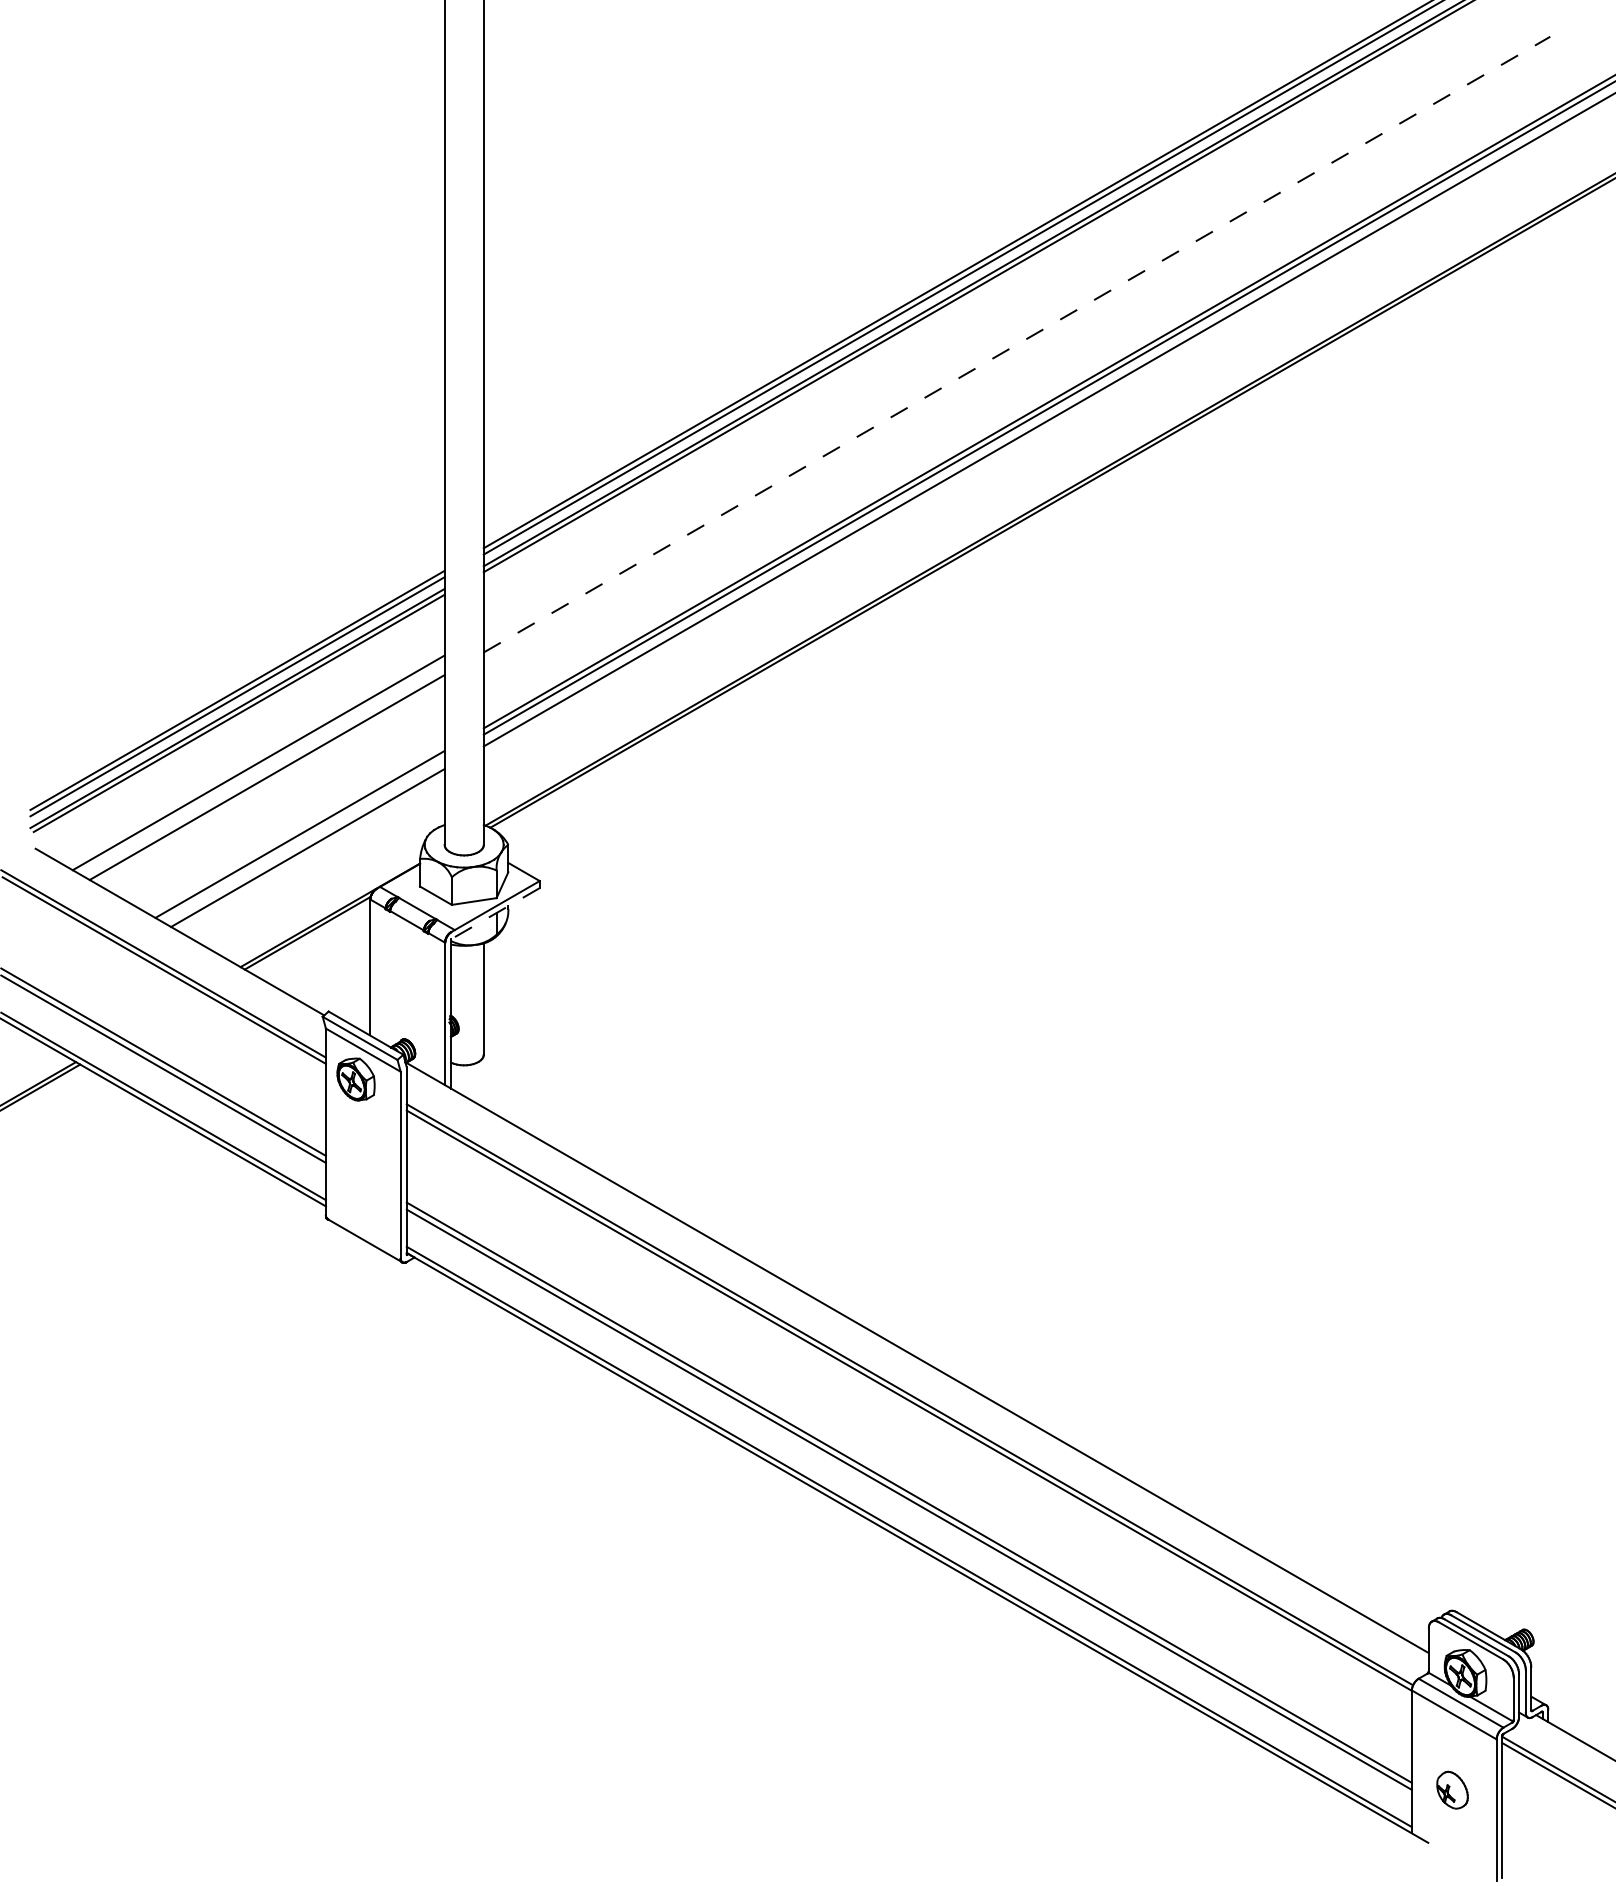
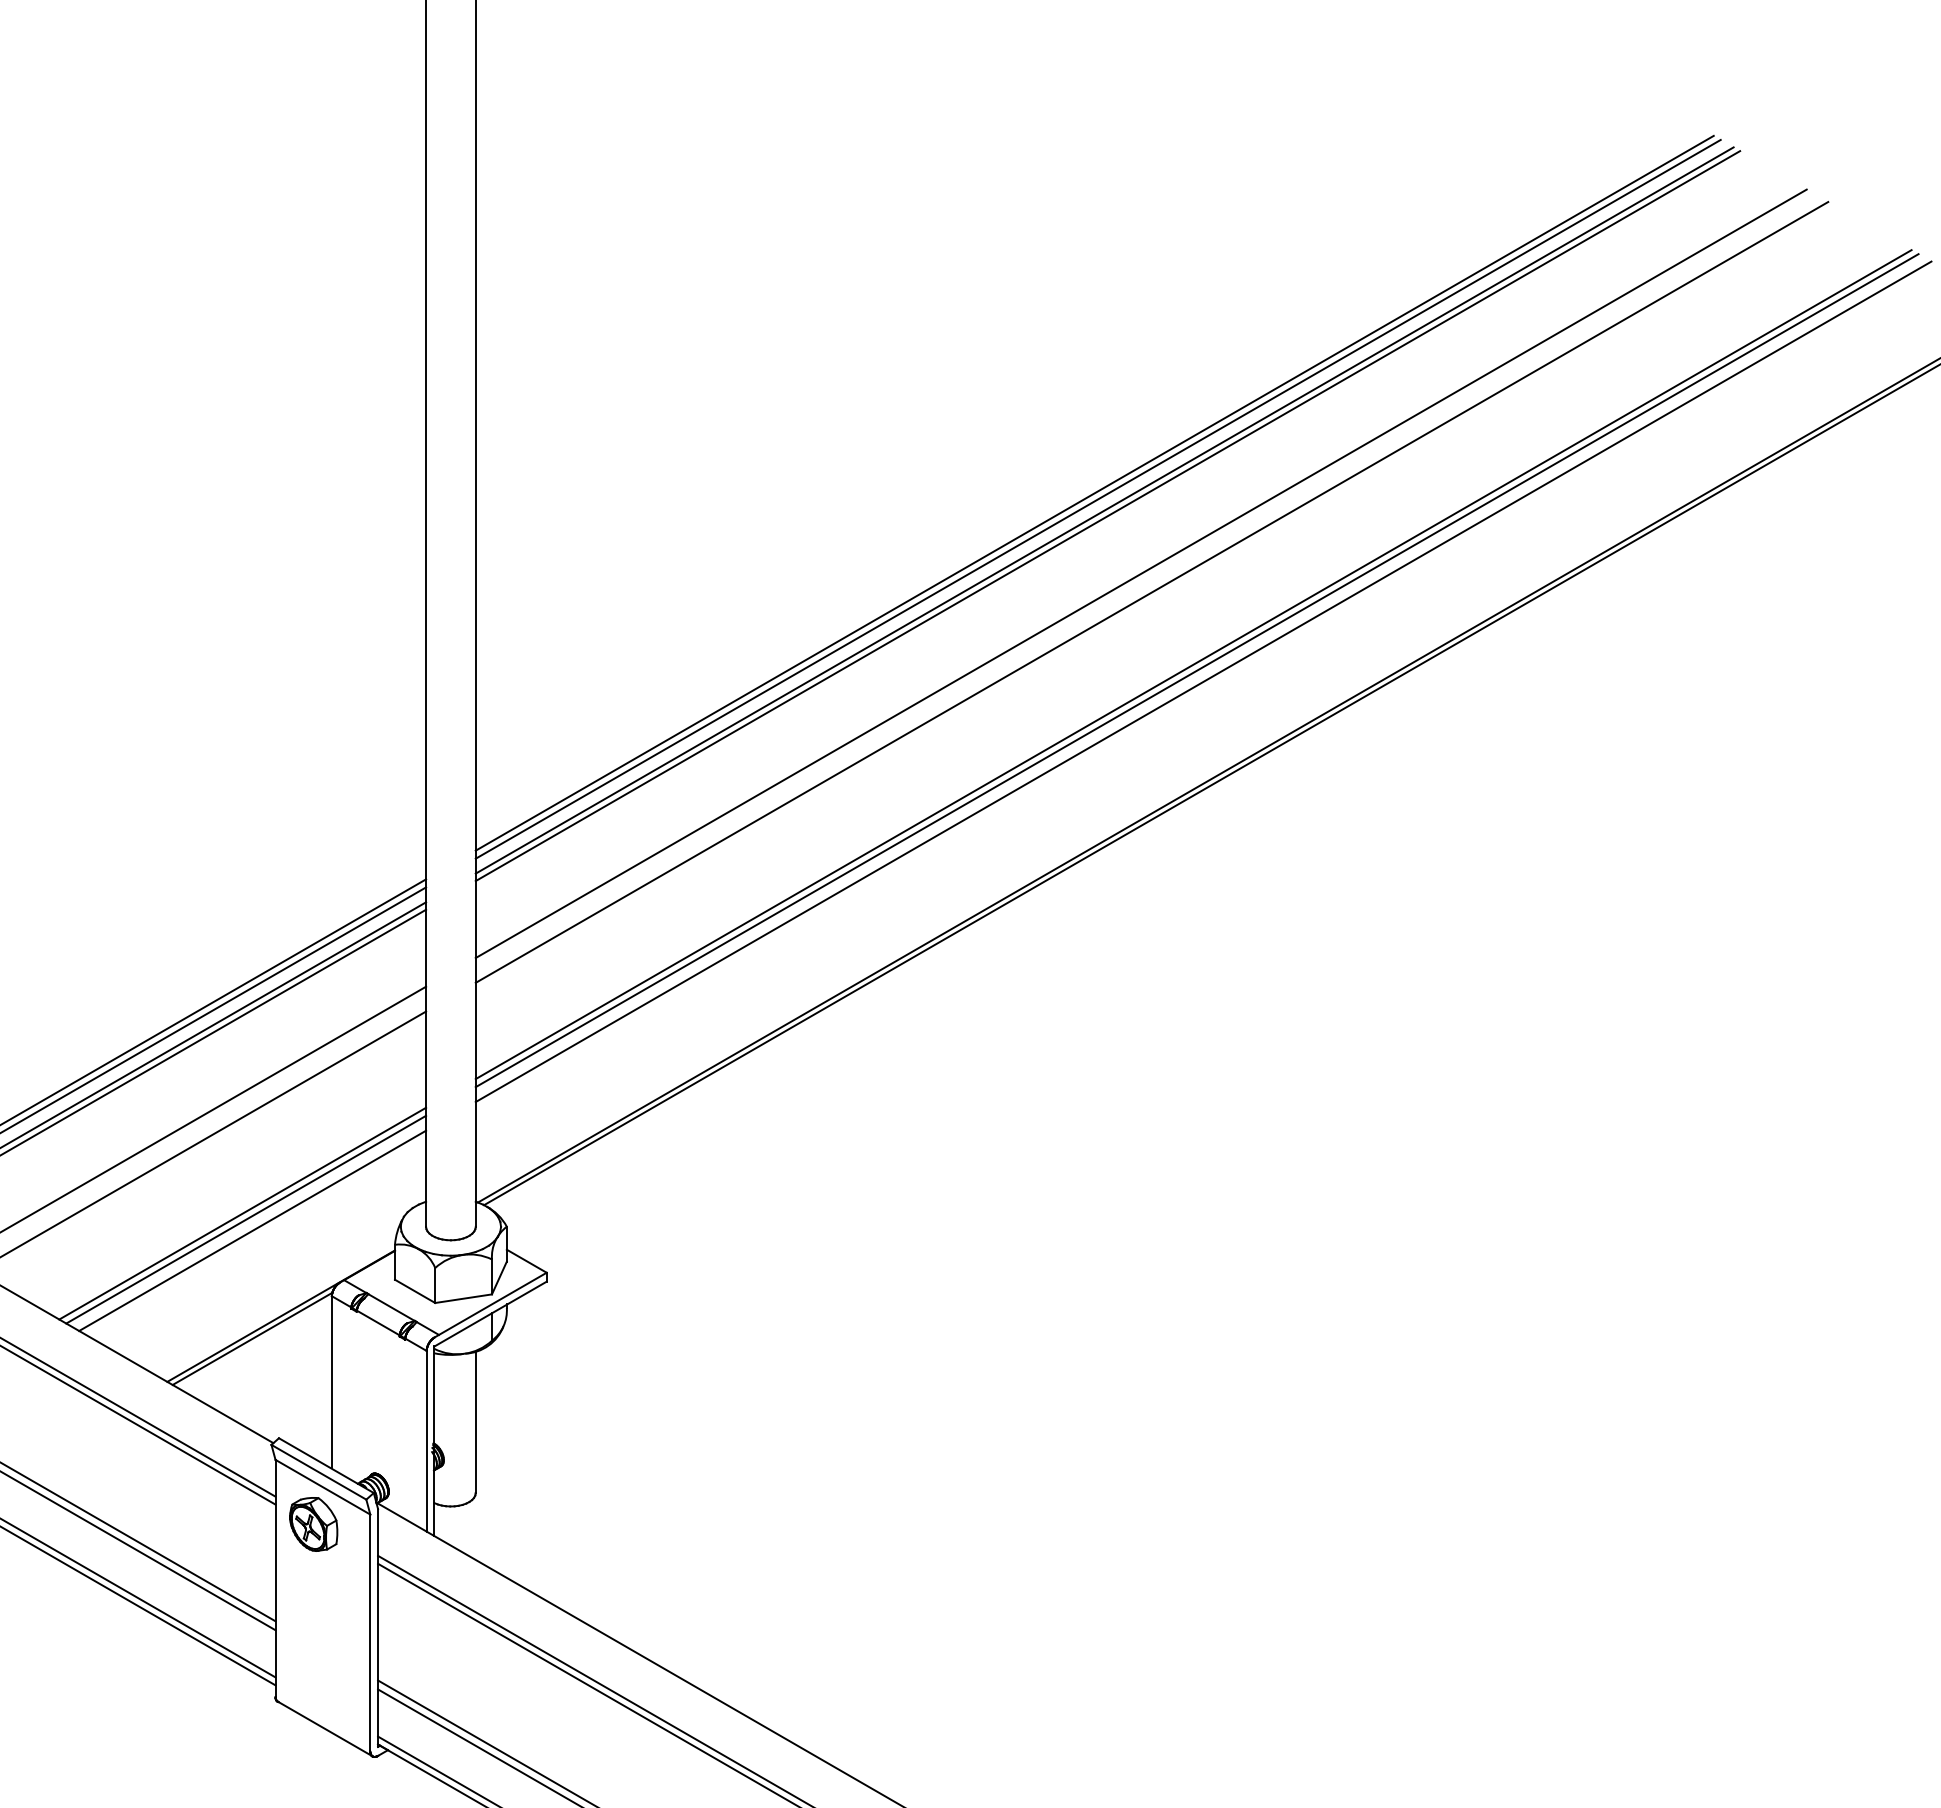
line: (1008, 329) -> (1141, 573), added
line: (1017, 344) -> (1152, 592), dashed -> solid
line: (302, 839) -> (245, 1220), added
line: (495, 913) -> (490, 1313), dashed -> solid

